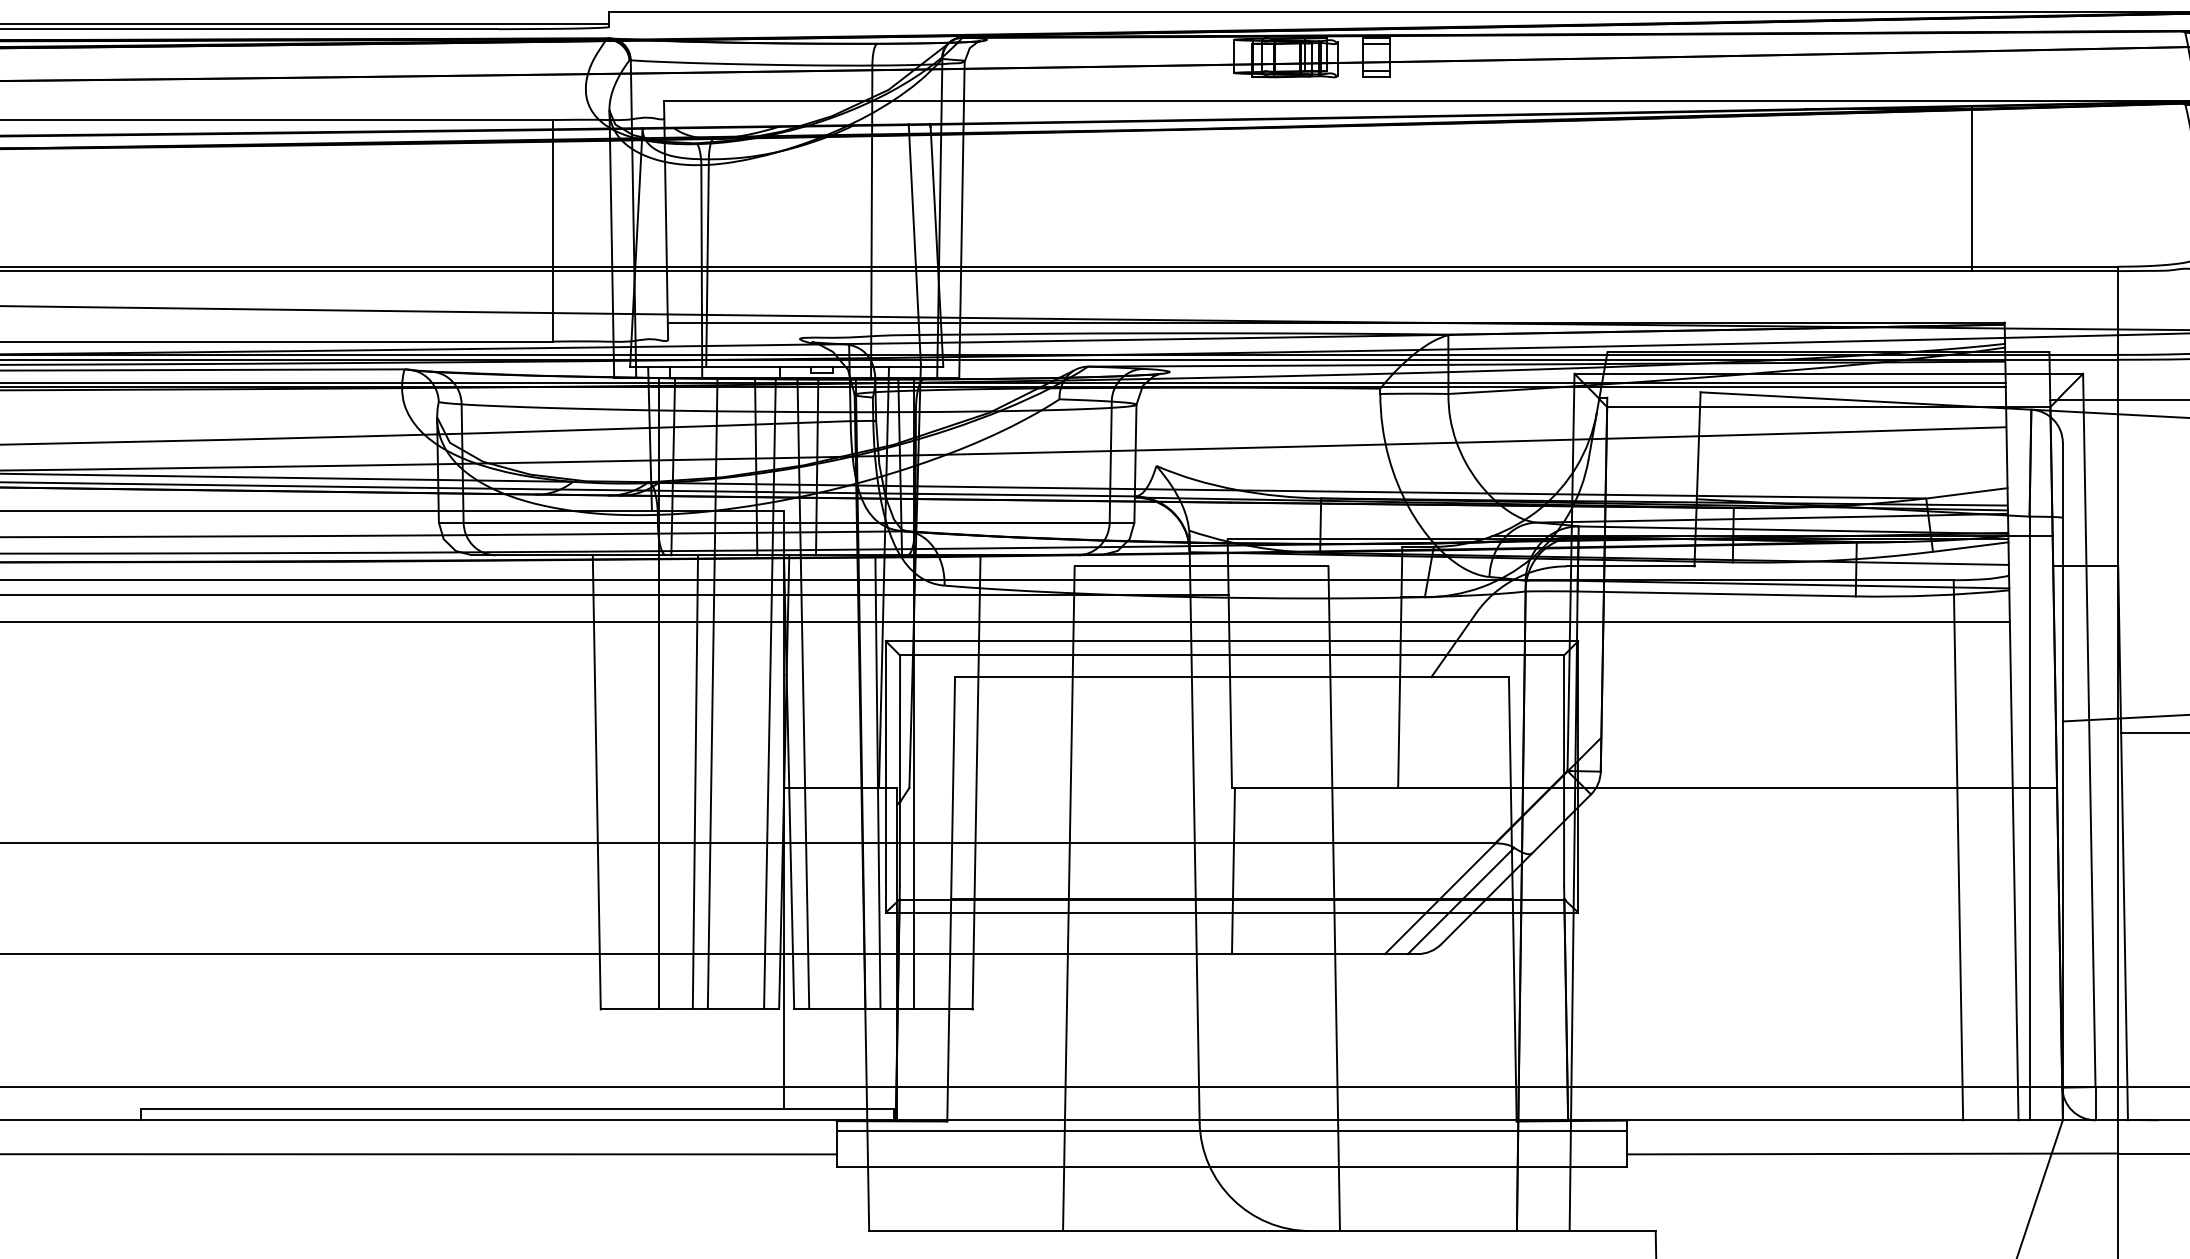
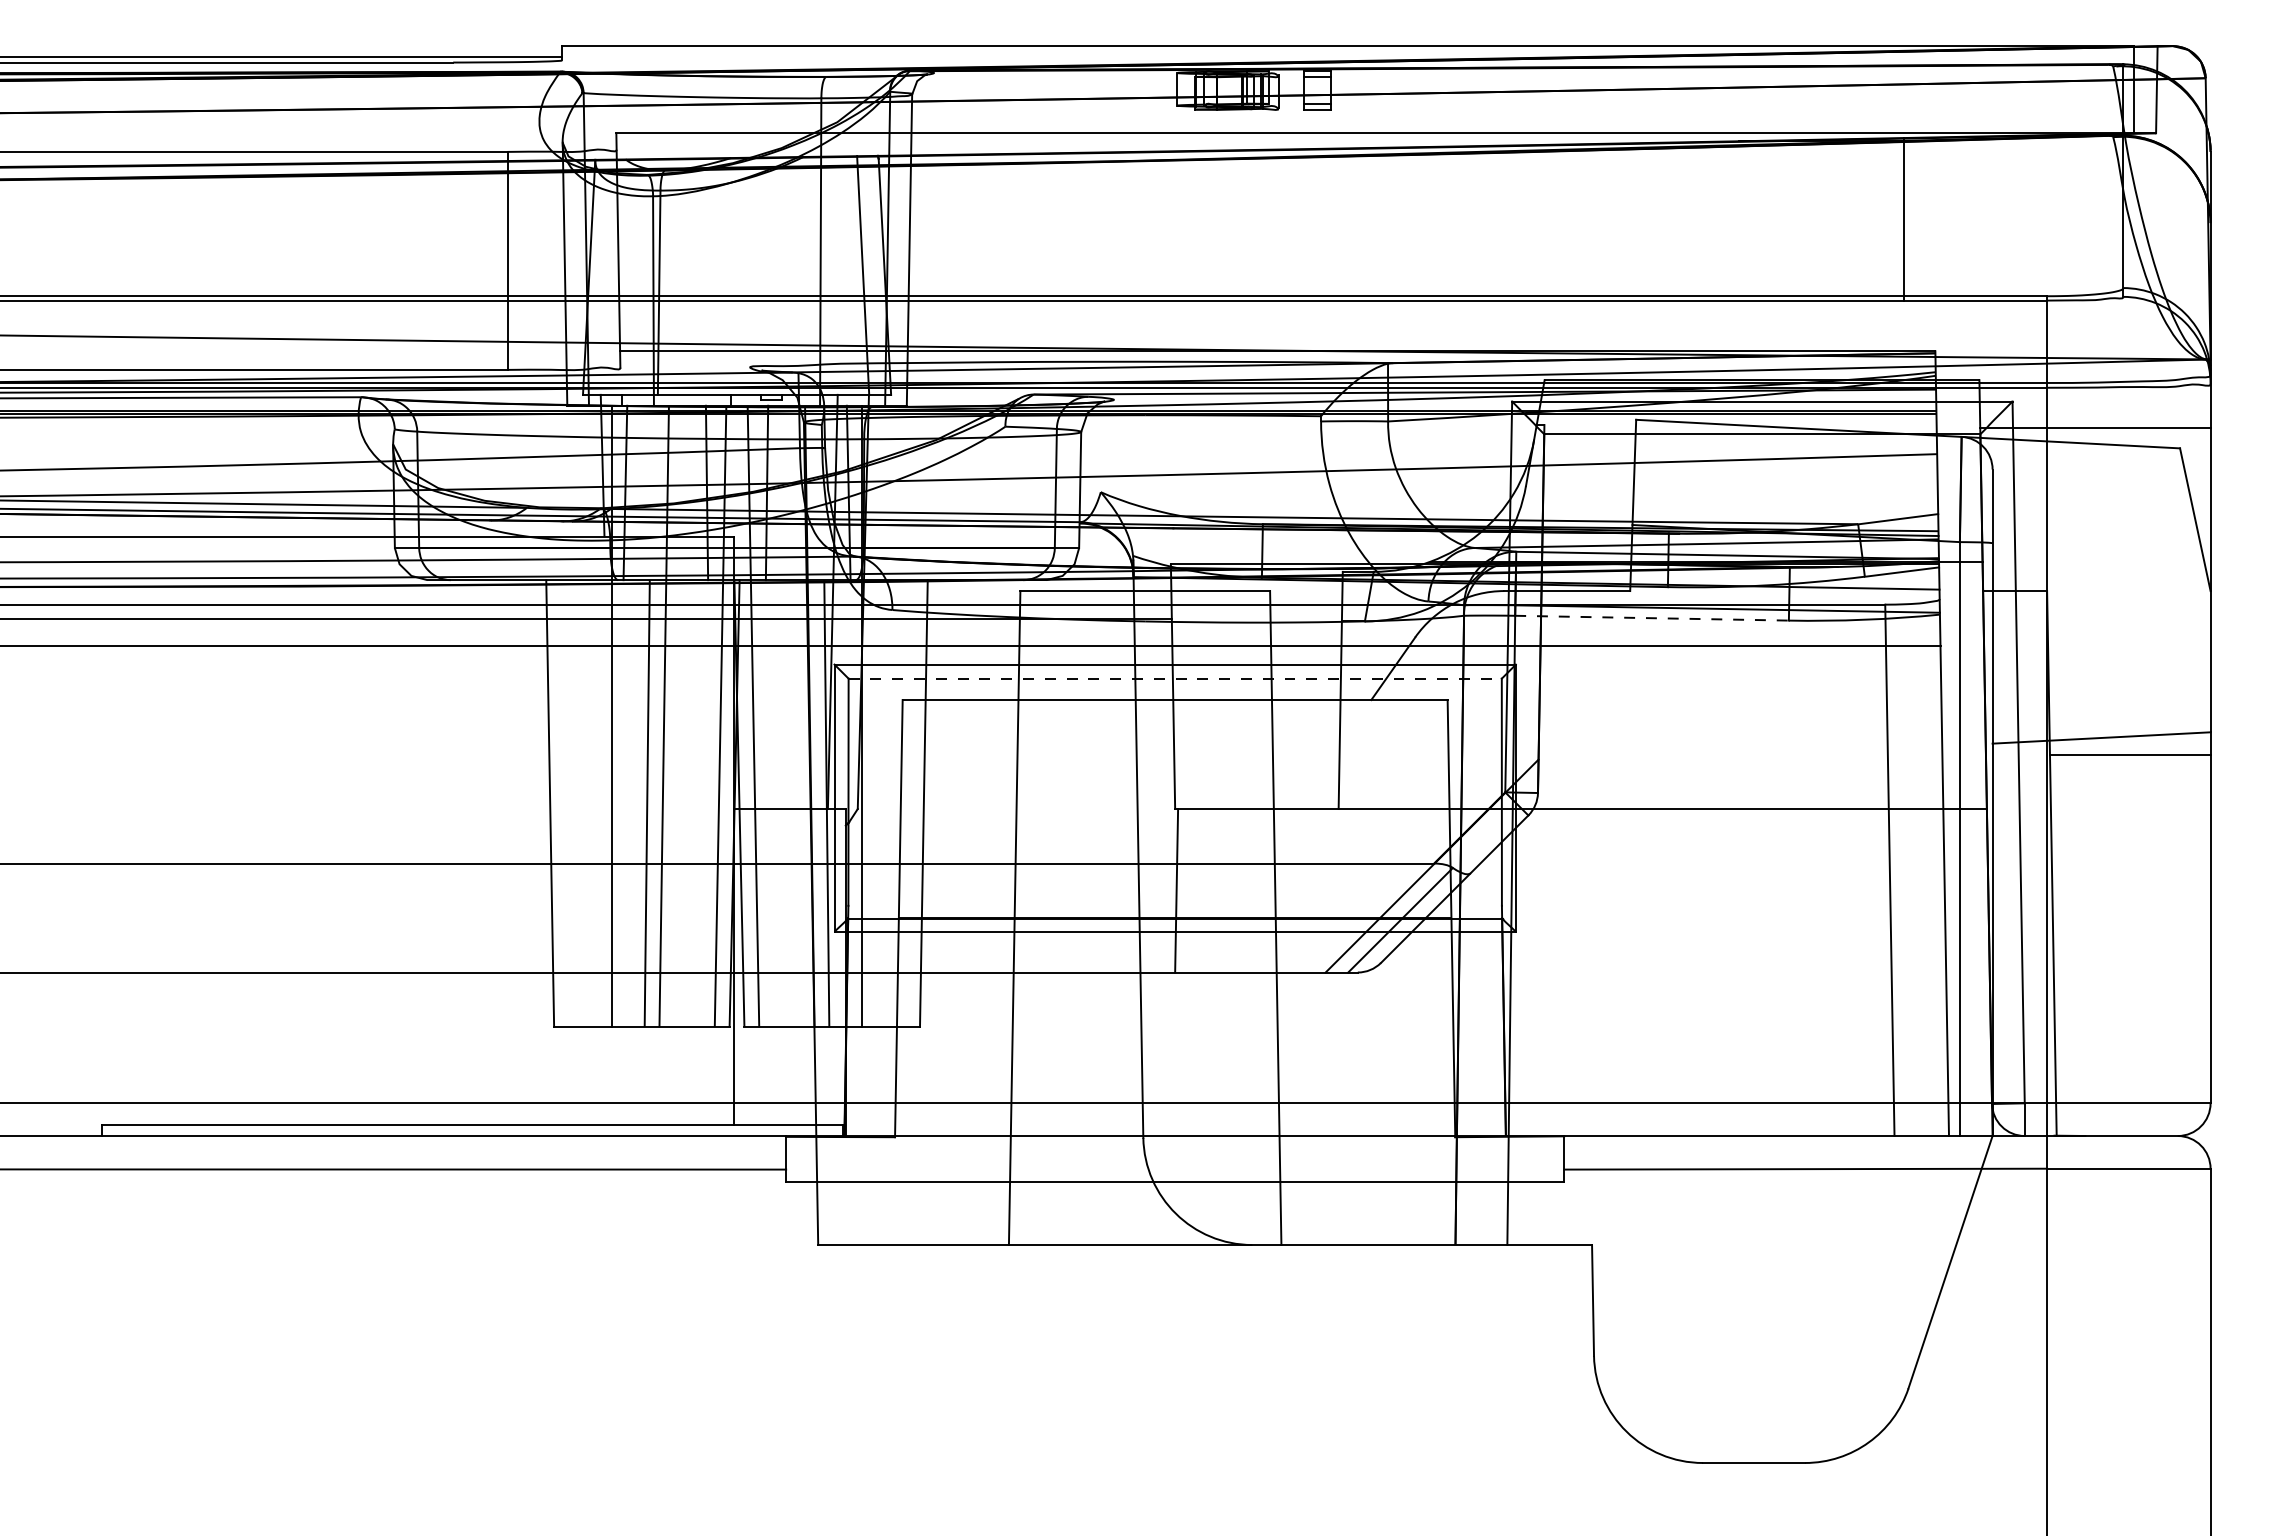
line: (1717, 594) -> (1652, 618), solid -> dashed
line: (1232, 655) -> (1175, 678), solid -> dashed
line: (1232, 1130) -> (1175, 1146), removed

